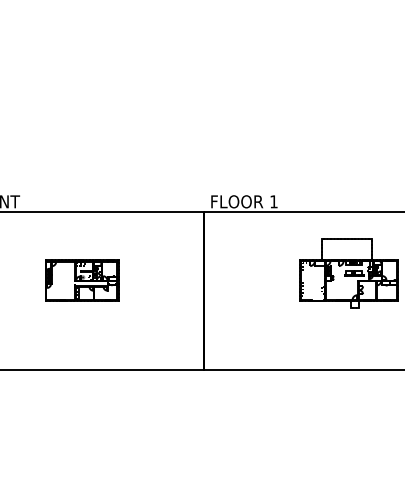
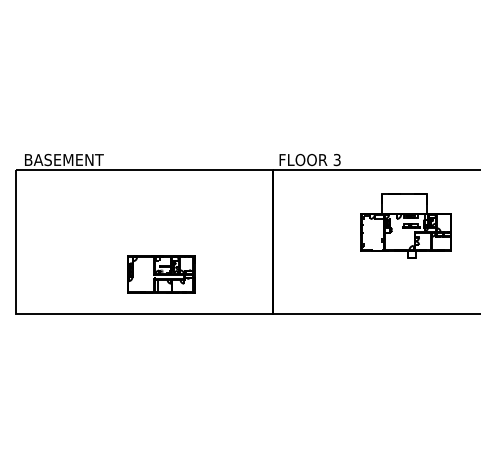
text: (273, 201) -> (336, 159), 1 -> 3
part: (82, 280) -> (161, 274), moved

